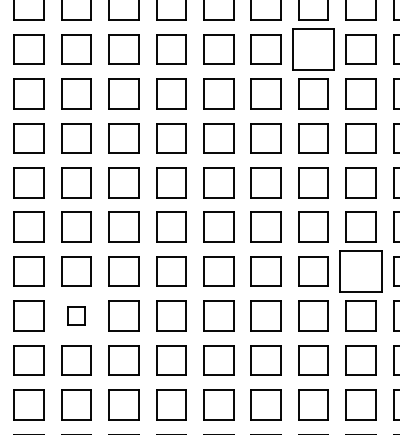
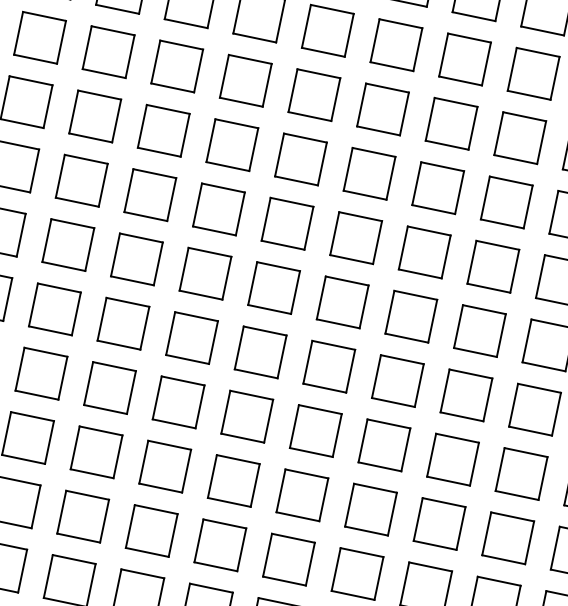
part: (313, 49) -> (464, 59), size x0.71
part: (360, 271) -> (465, 394), size x0.71
part: (76, 315) -> (41, 372), size x1.67

